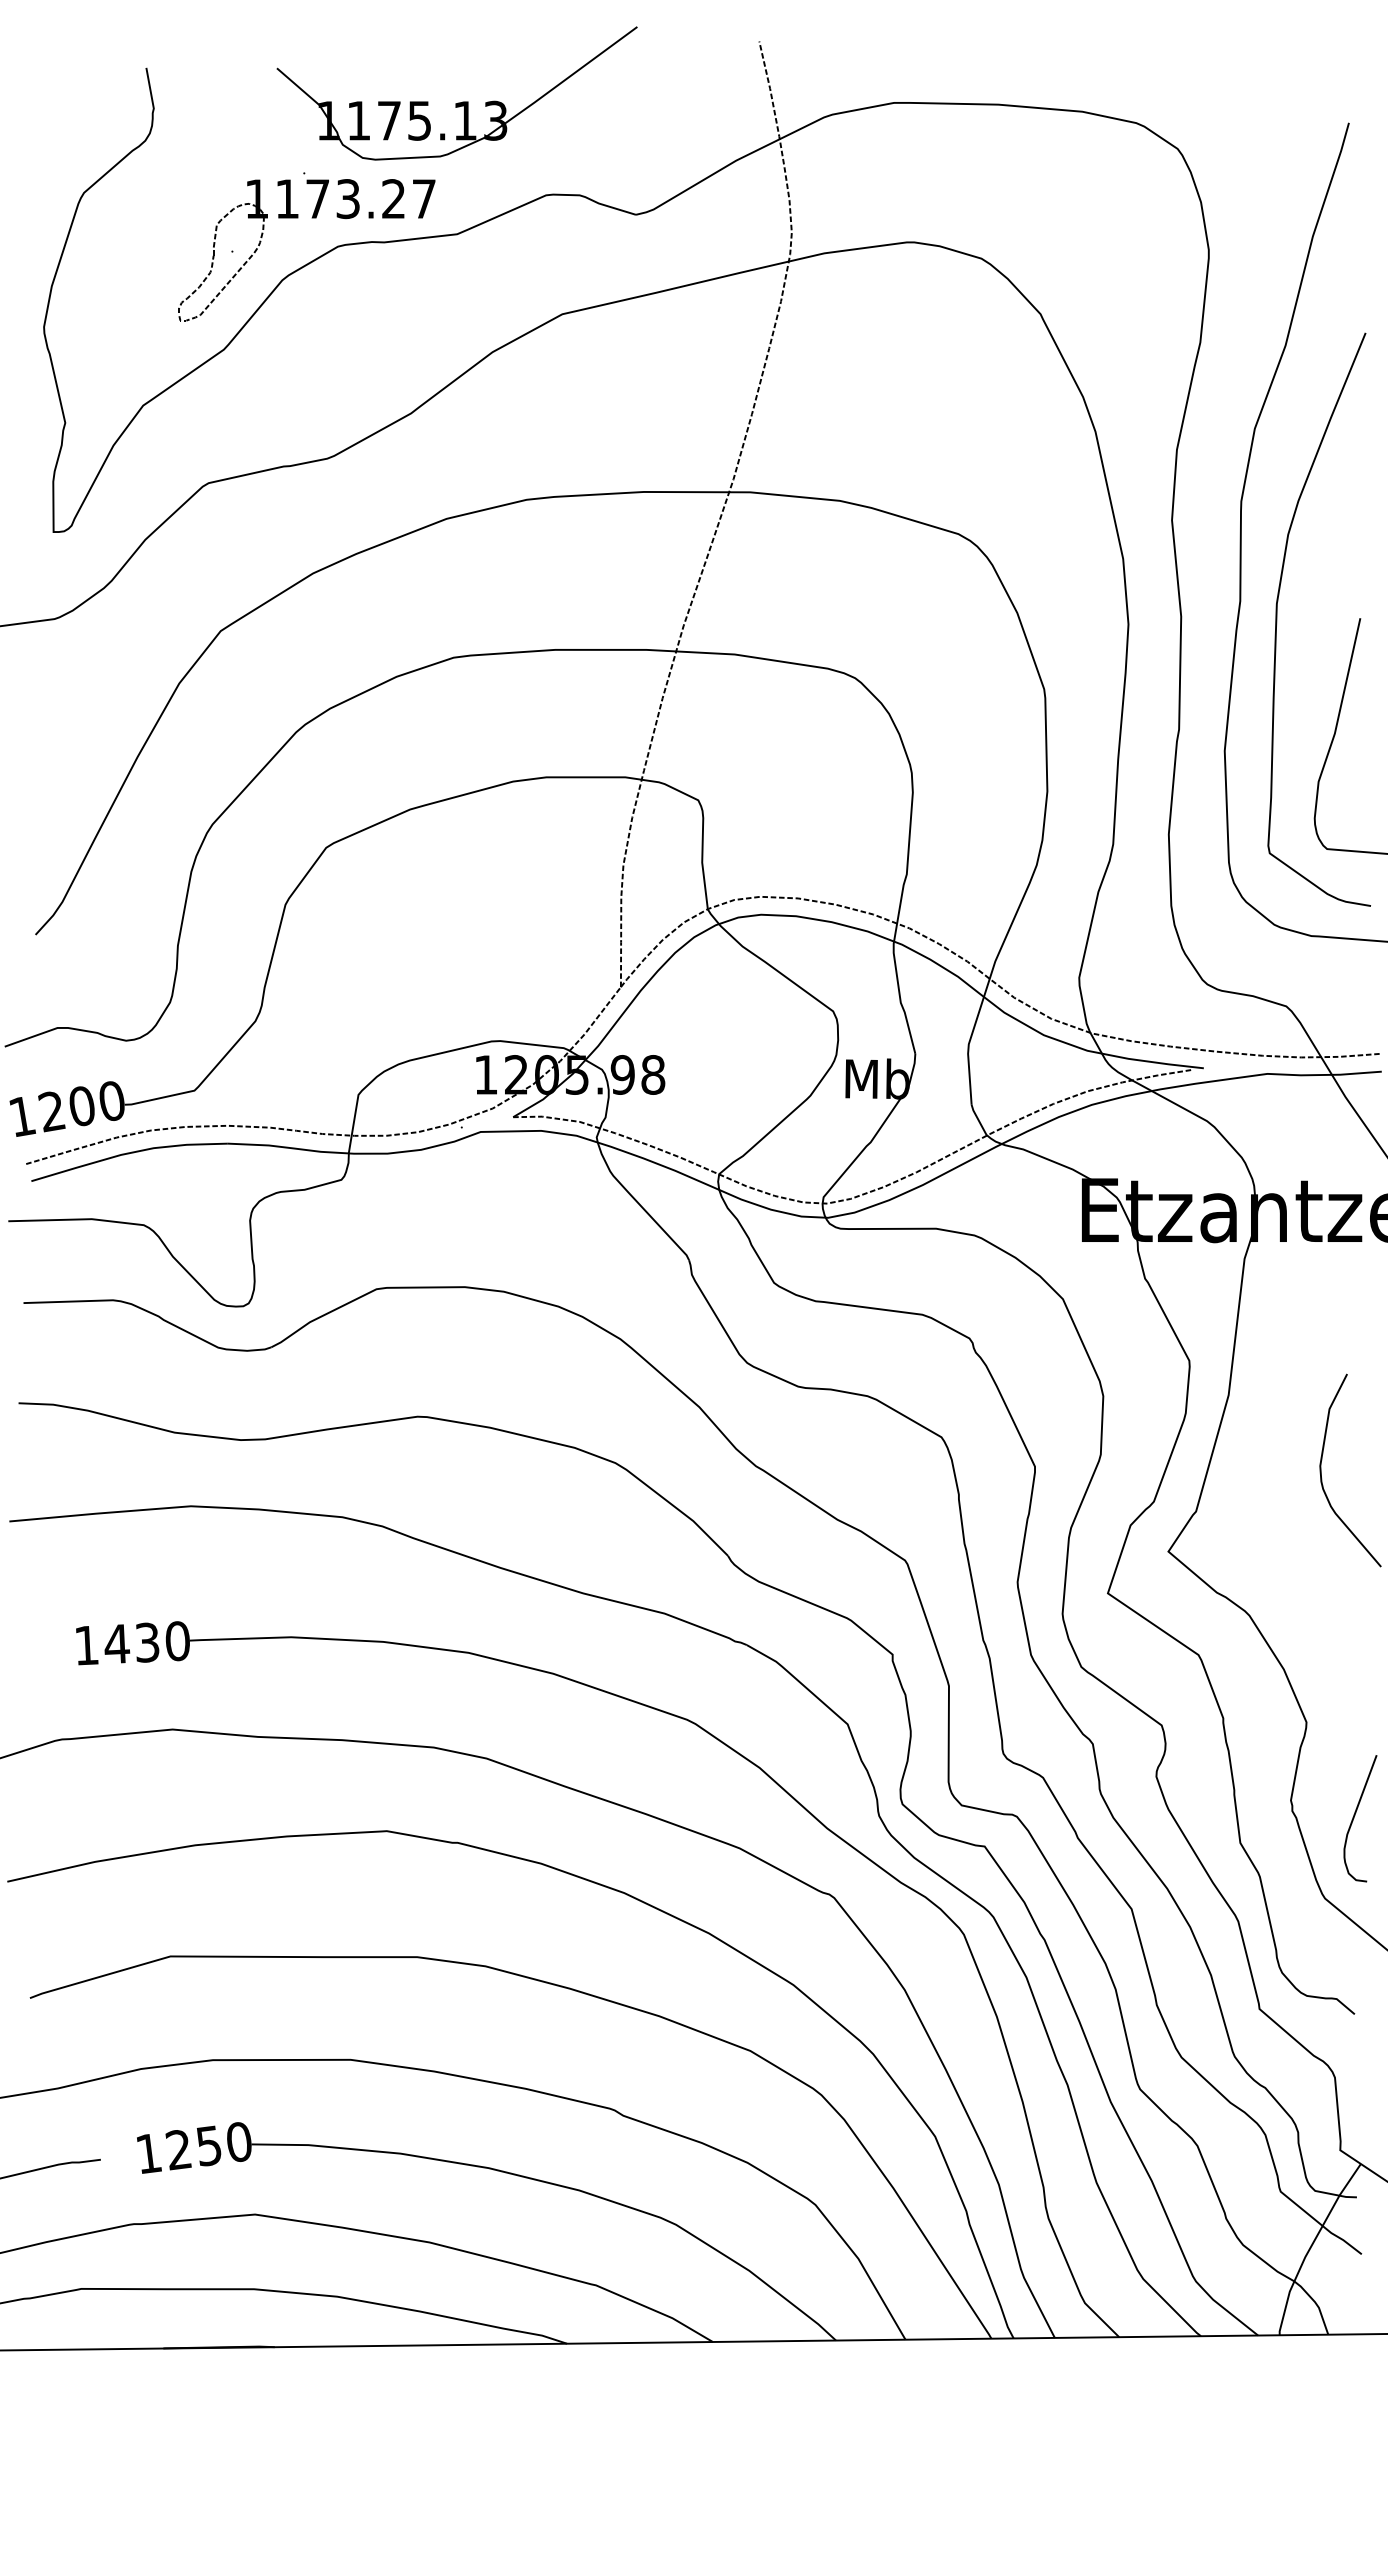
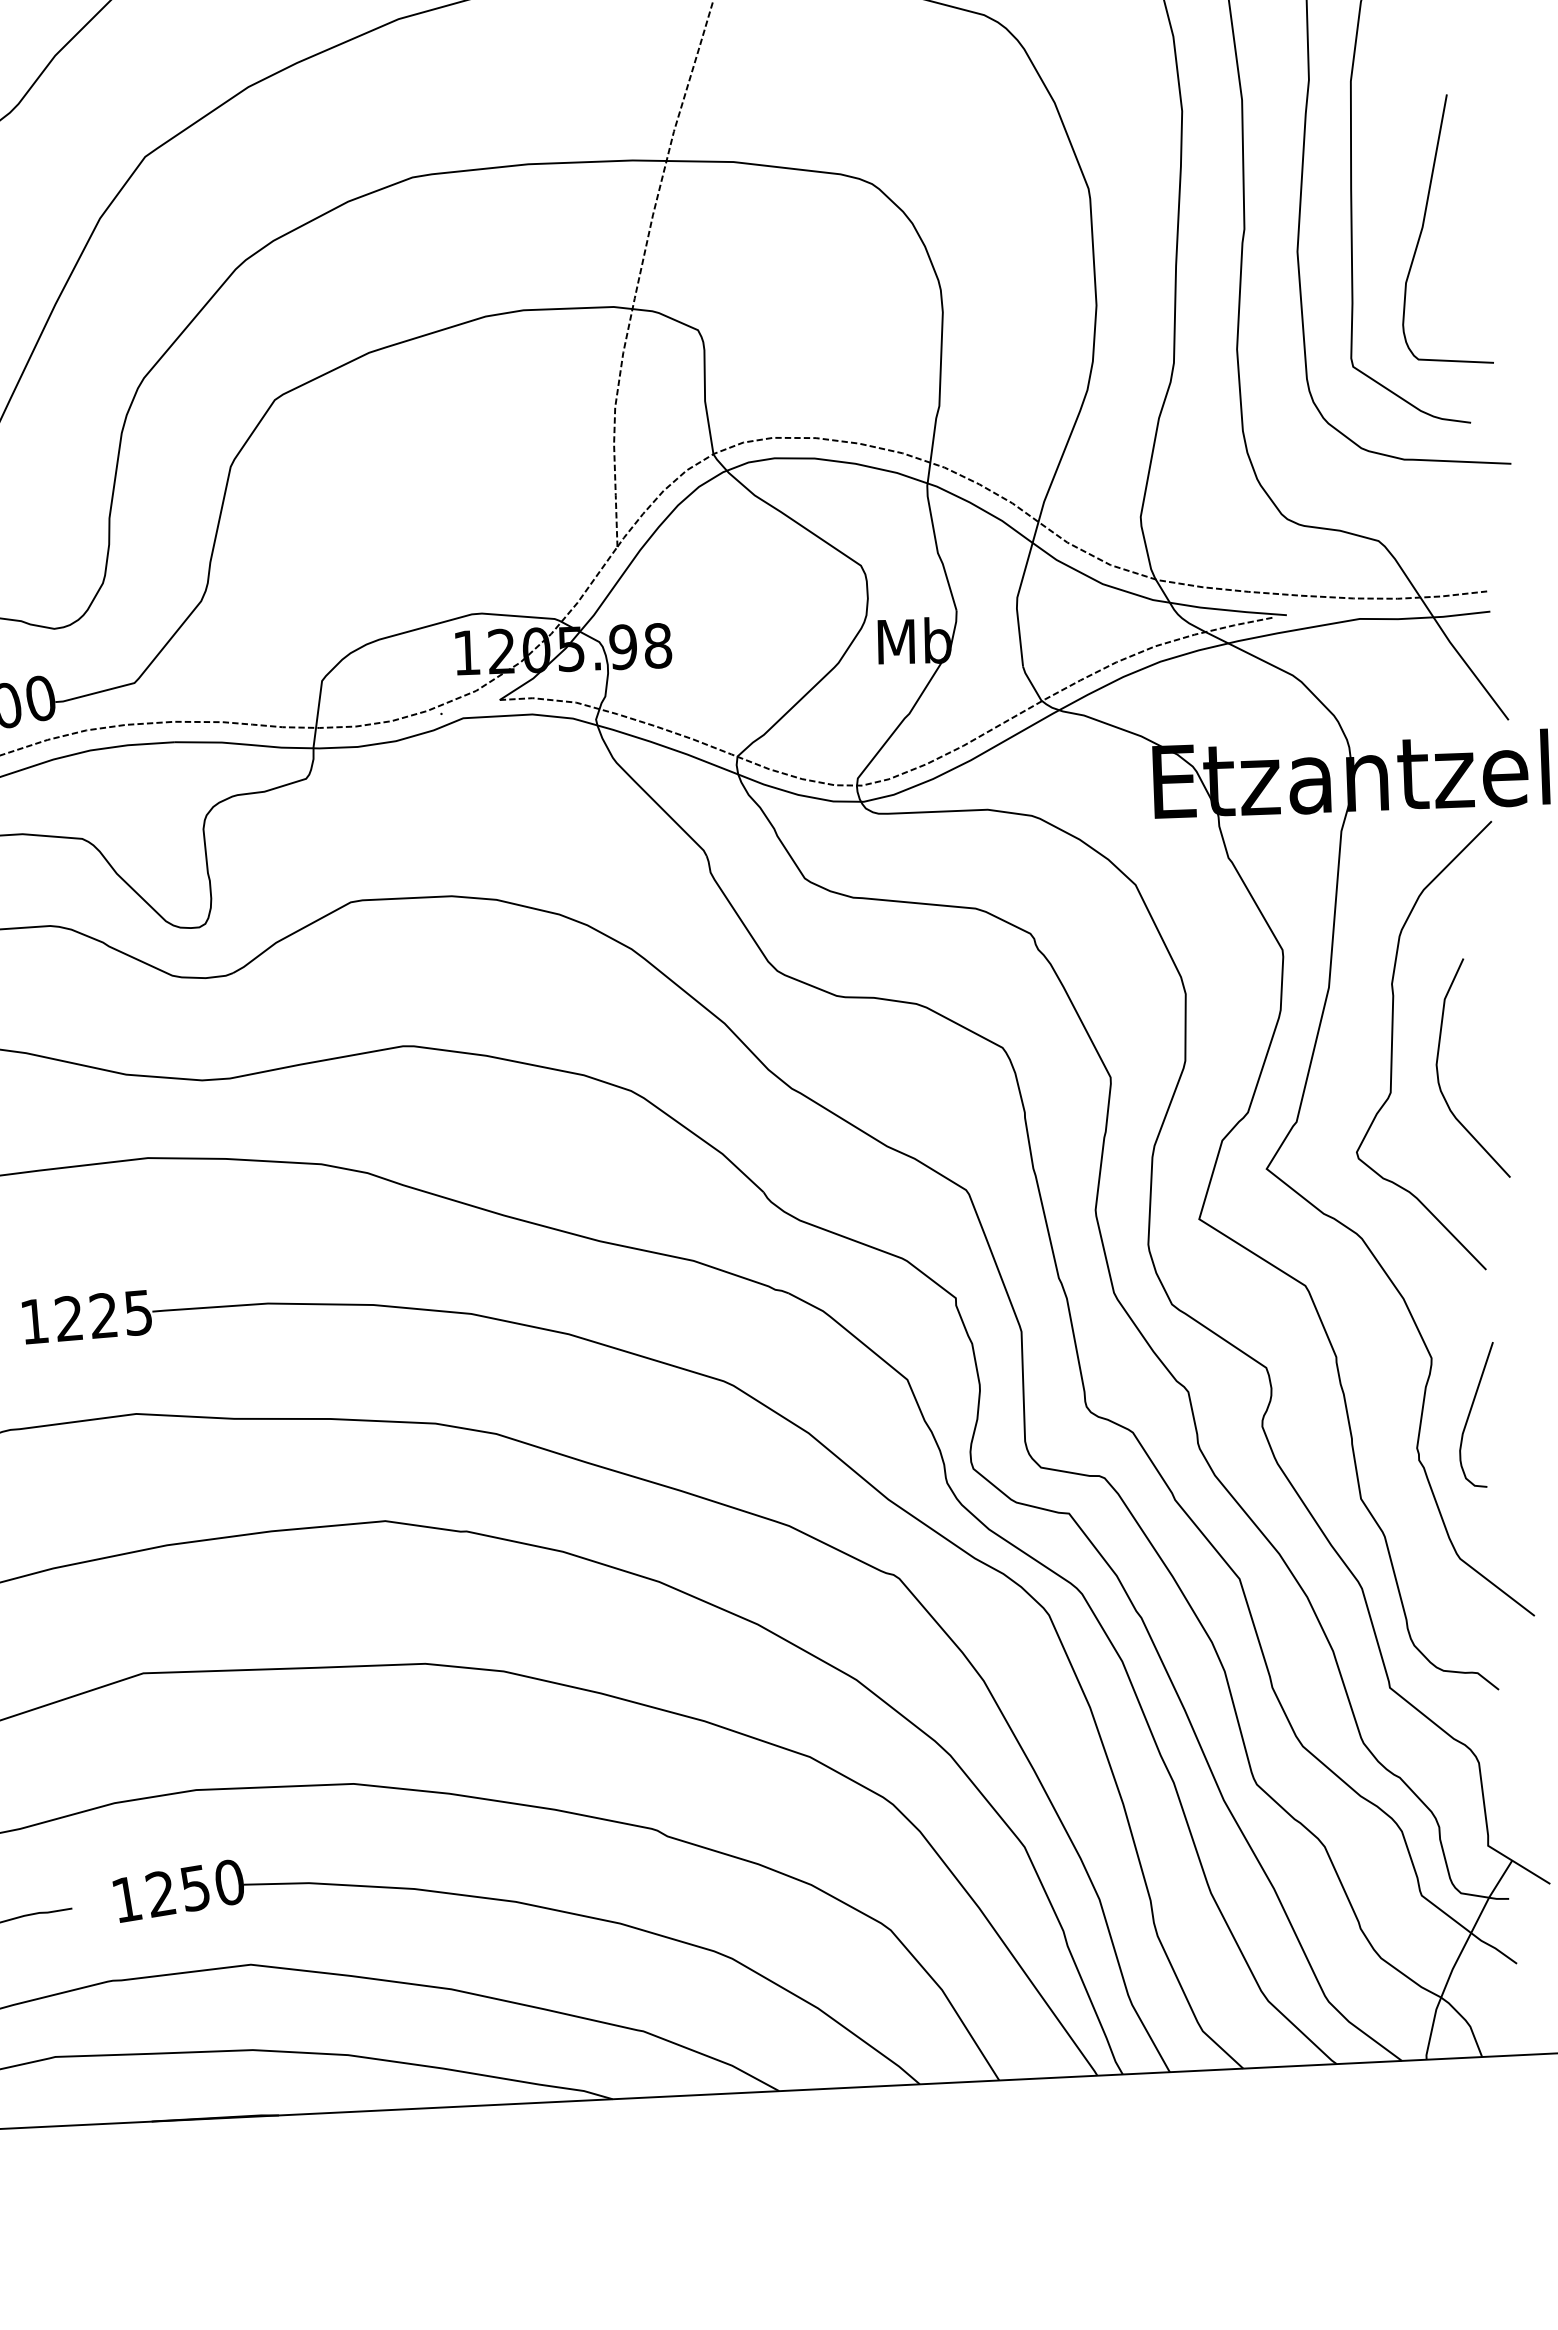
curve: (1282, 1450) -> (1392, 1048), added
text: (146, 1642) -> (102, 1315), 1430 -> 1225
curve: (1355, 1815) -> (1471, 1411), moved

